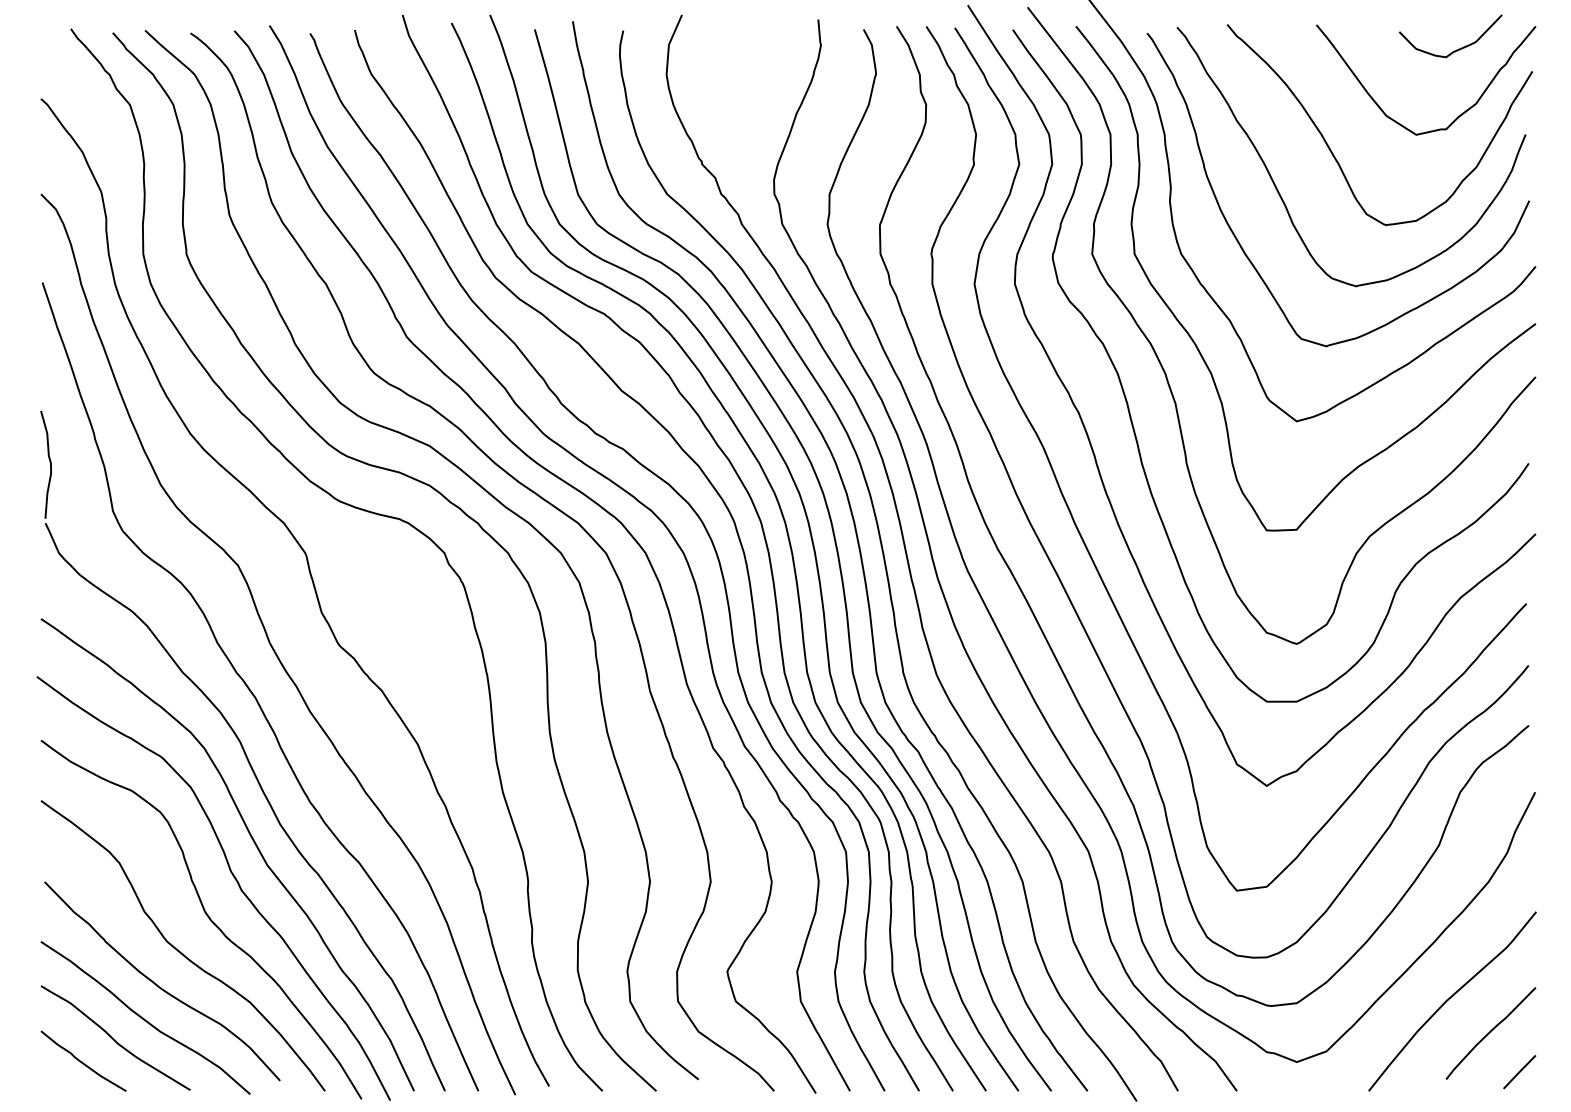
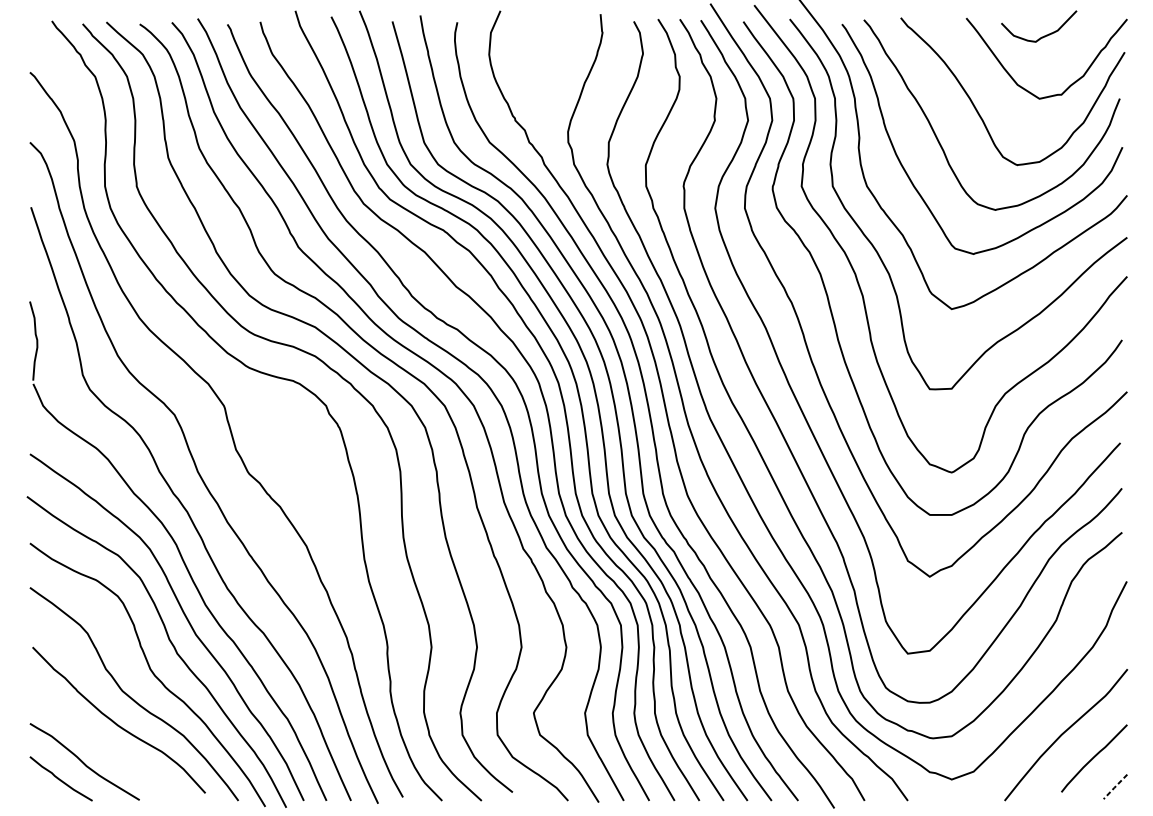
curve: (1456, 49) -> (1043, 36), moved
curve: (144, 1018) -> (105, 747), removed
line: (1518, 1072) -> (1114, 787), solid -> dashed

